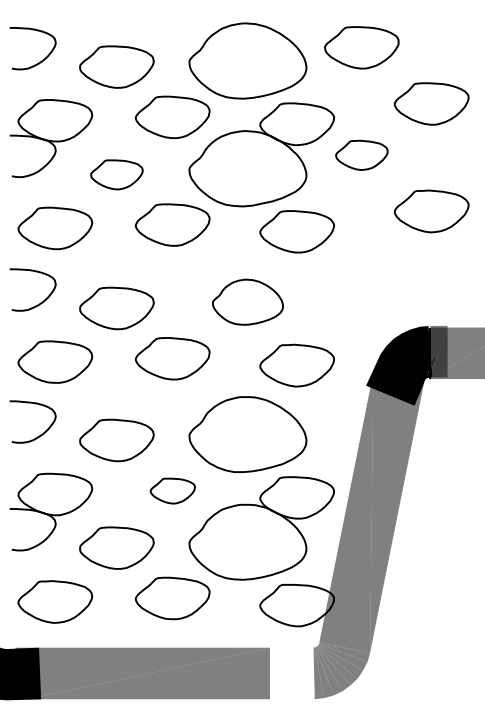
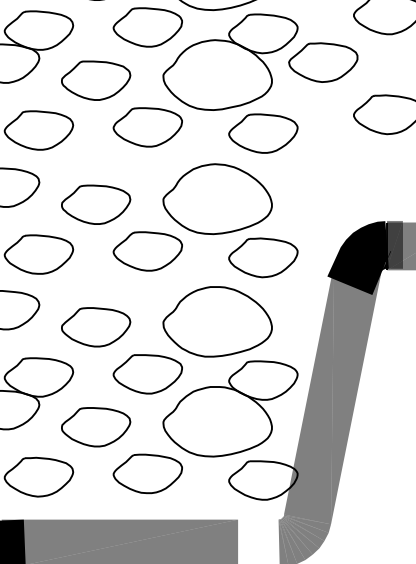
part: (361, 155) -> (323, 62), size x1.43
part: (116, 174) -> (95, 80), size x1.43
part: (247, 301) -> (217, 198), size x1.67
part: (172, 490) -> (147, 373), size x1.67

